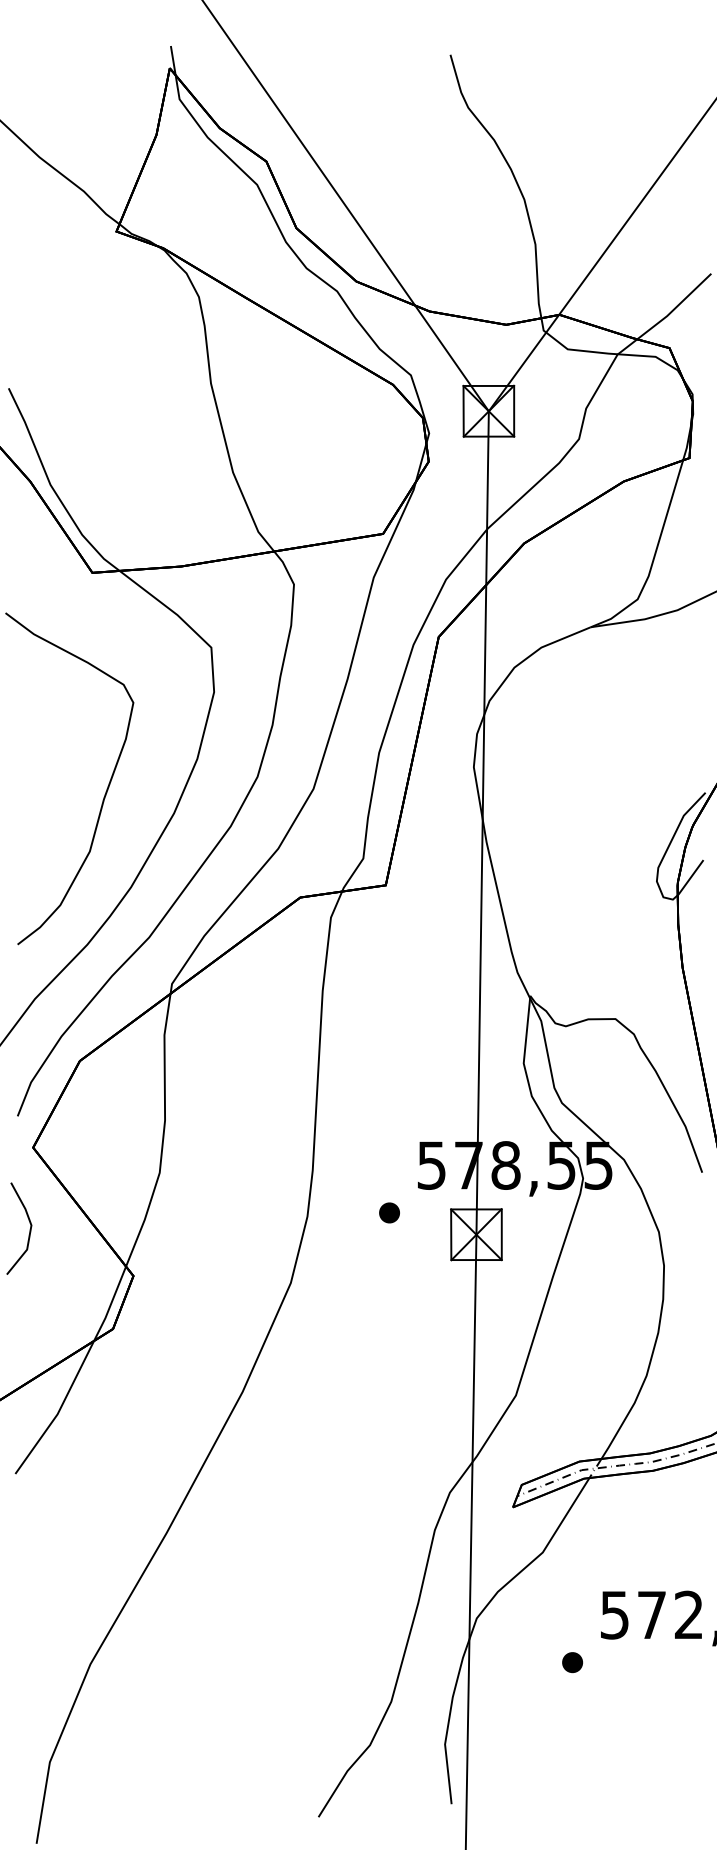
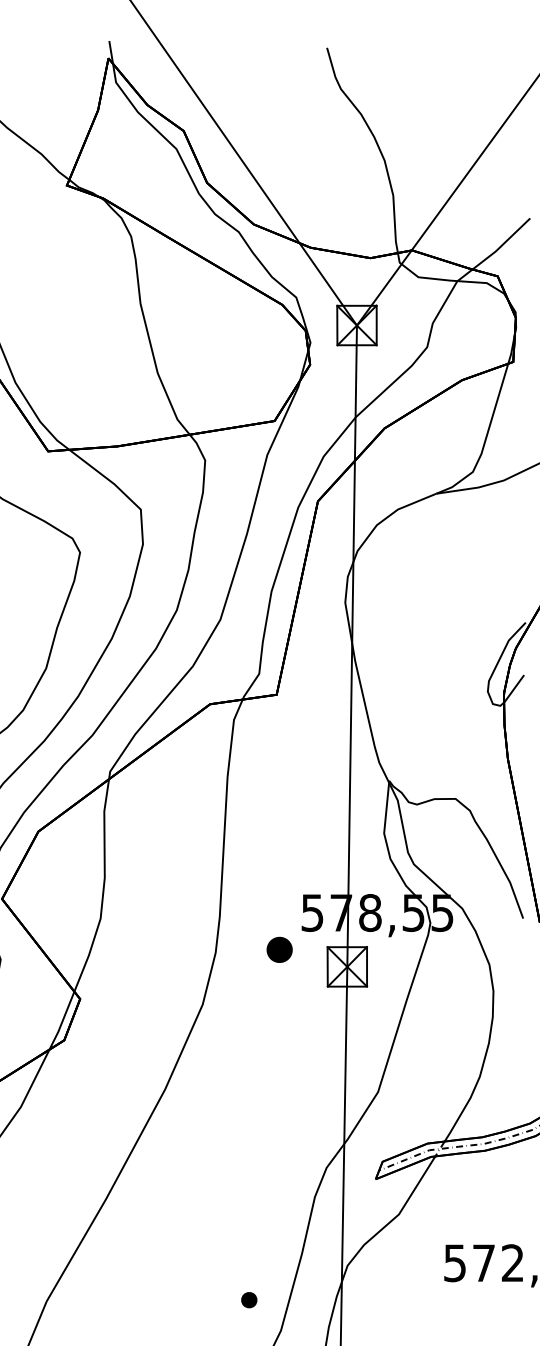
part: (389, 1212) -> (279, 949), size x1.6
part: (572, 1662) -> (249, 1300), moved

